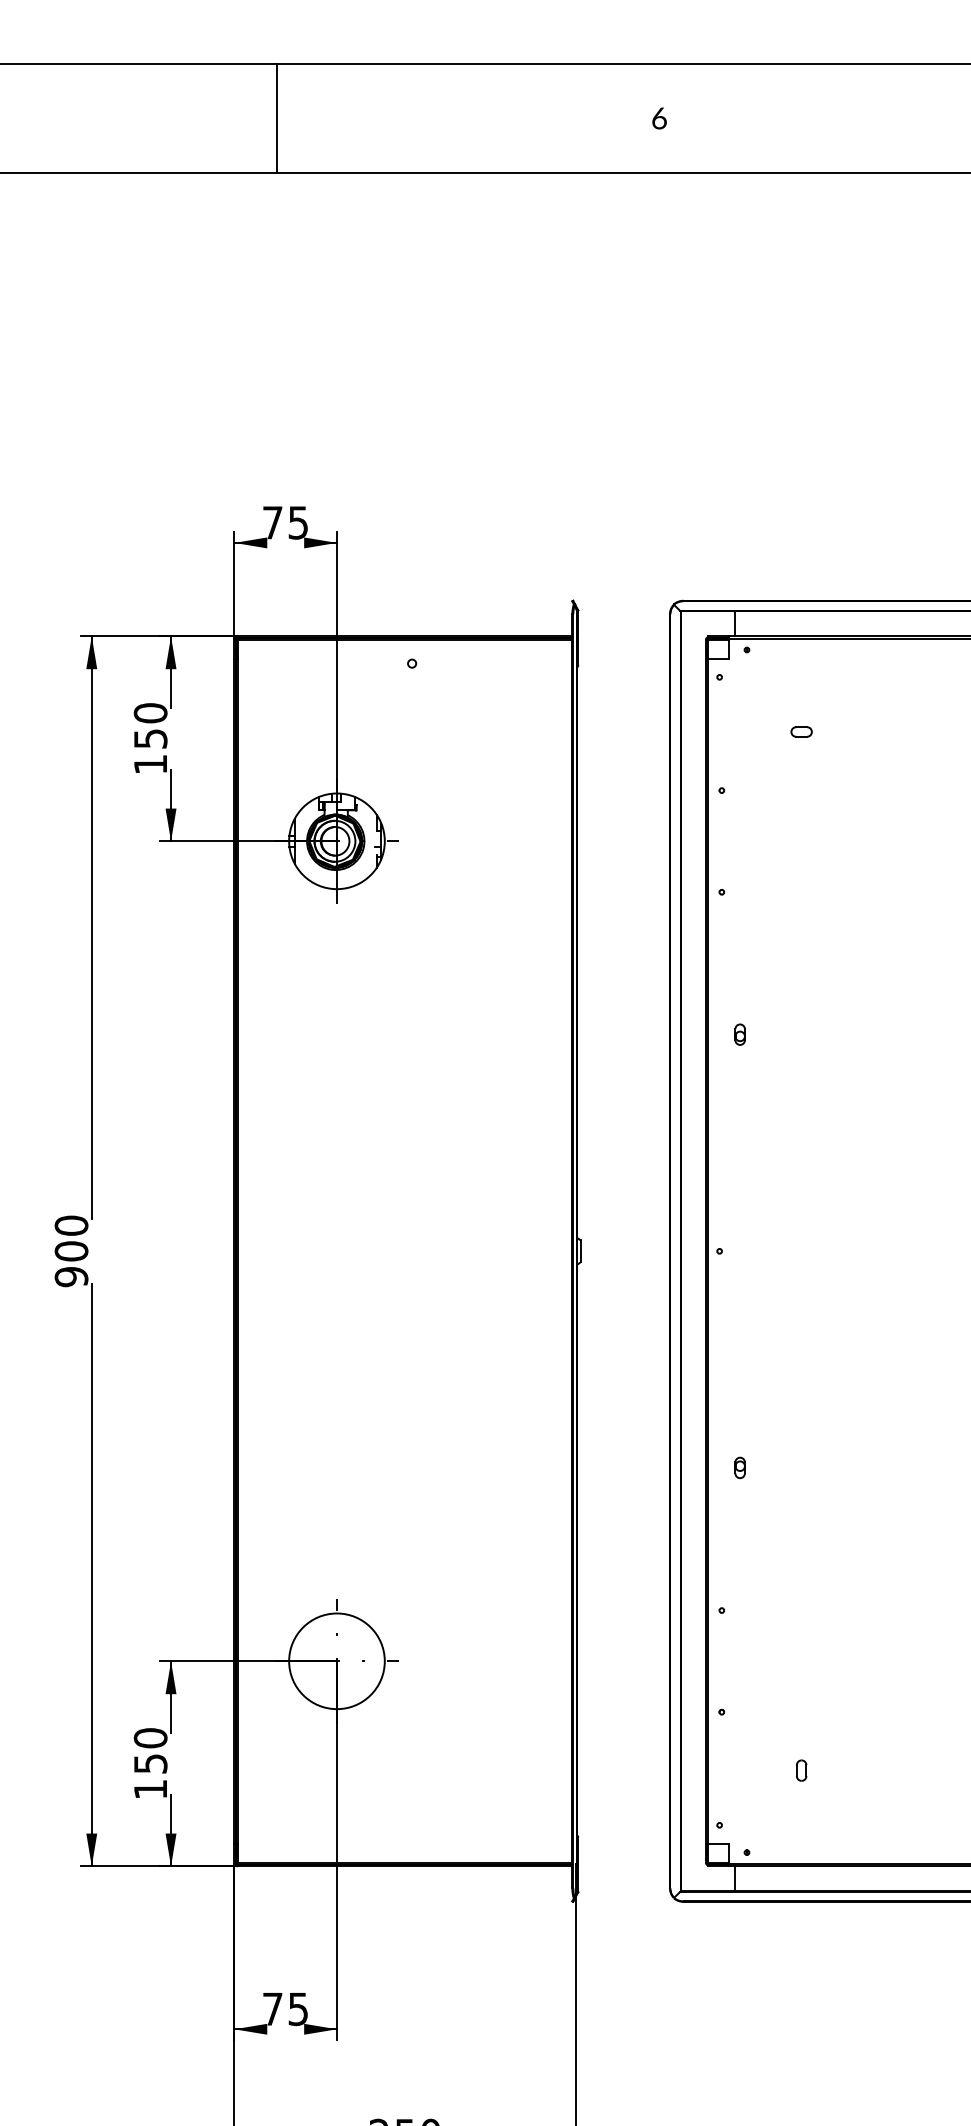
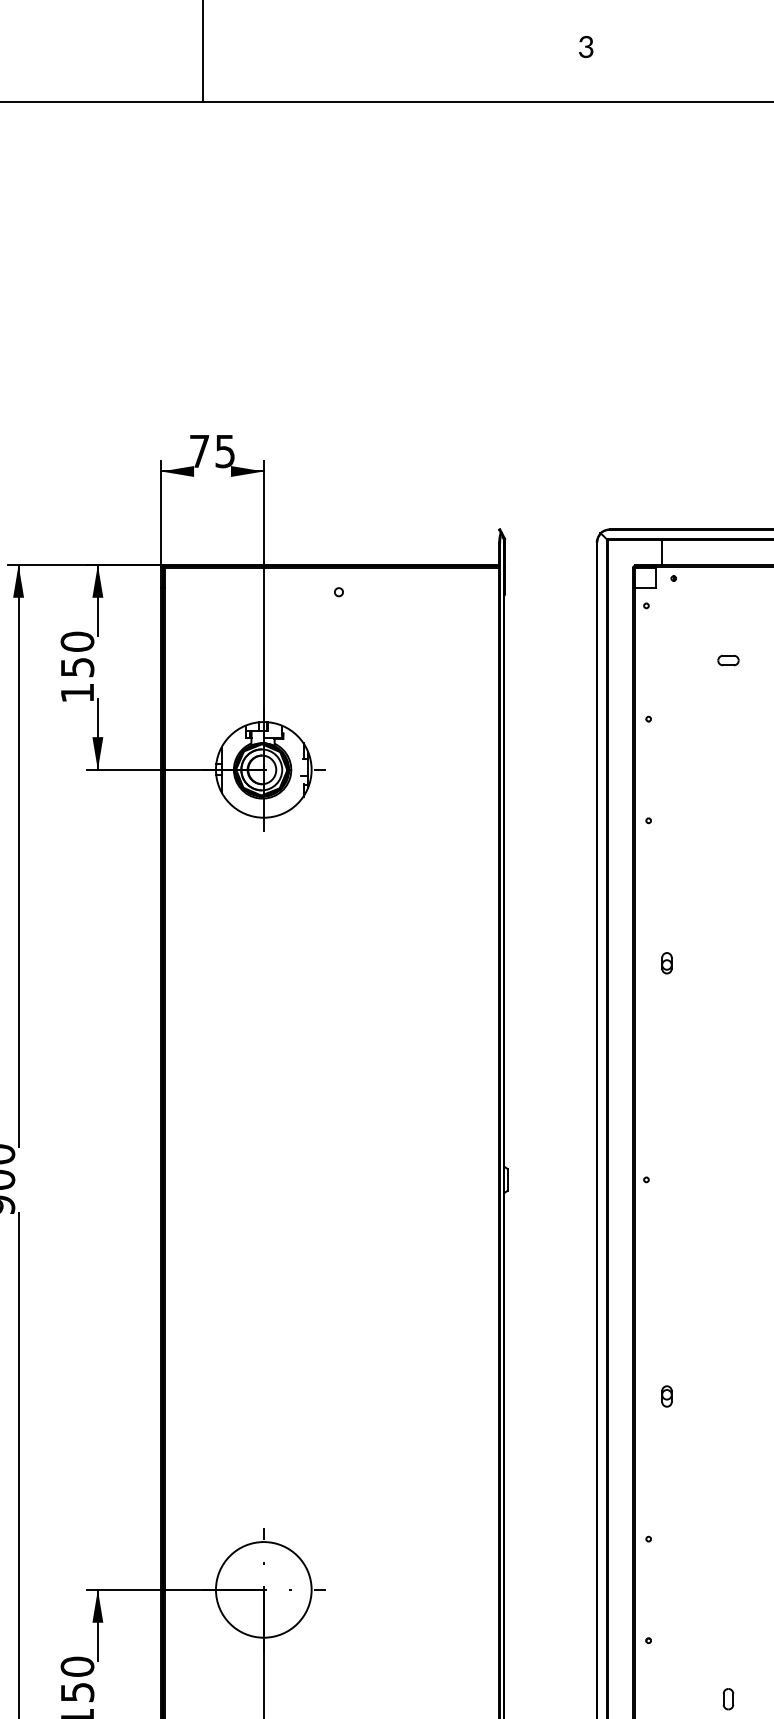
text: (659, 118) -> (586, 47), 6 -> 3

